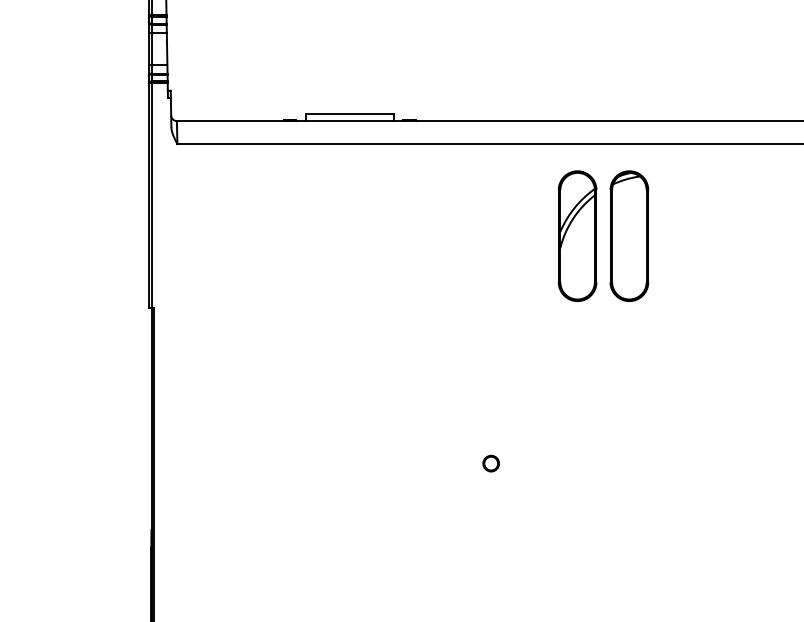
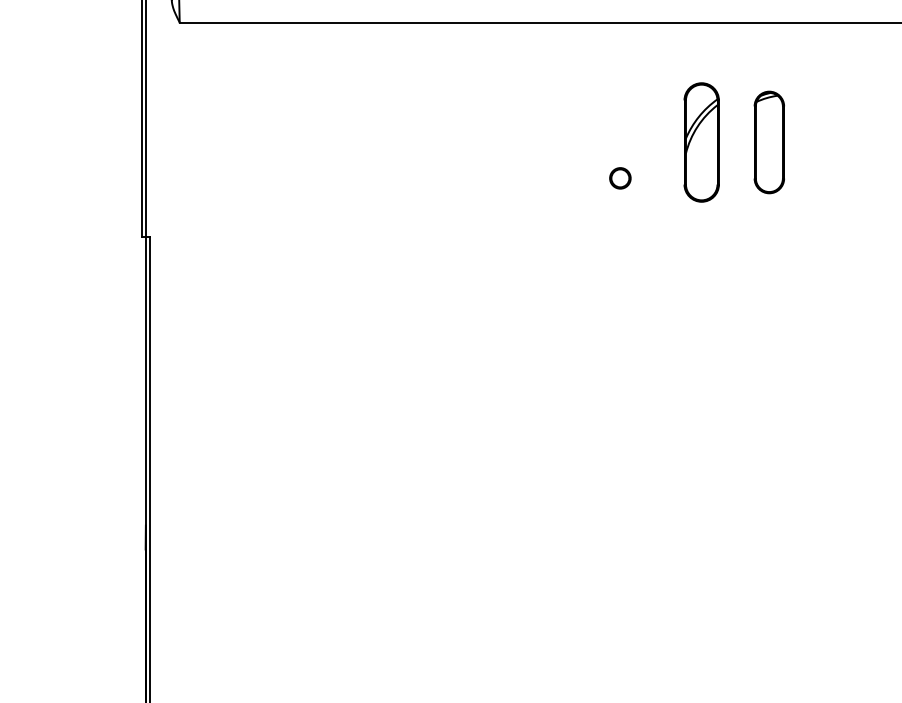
part: (577, 235) -> (701, 141), size x0.7
part: (629, 235) -> (769, 141), size x0.6
part: (490, 463) -> (619, 178), moved

